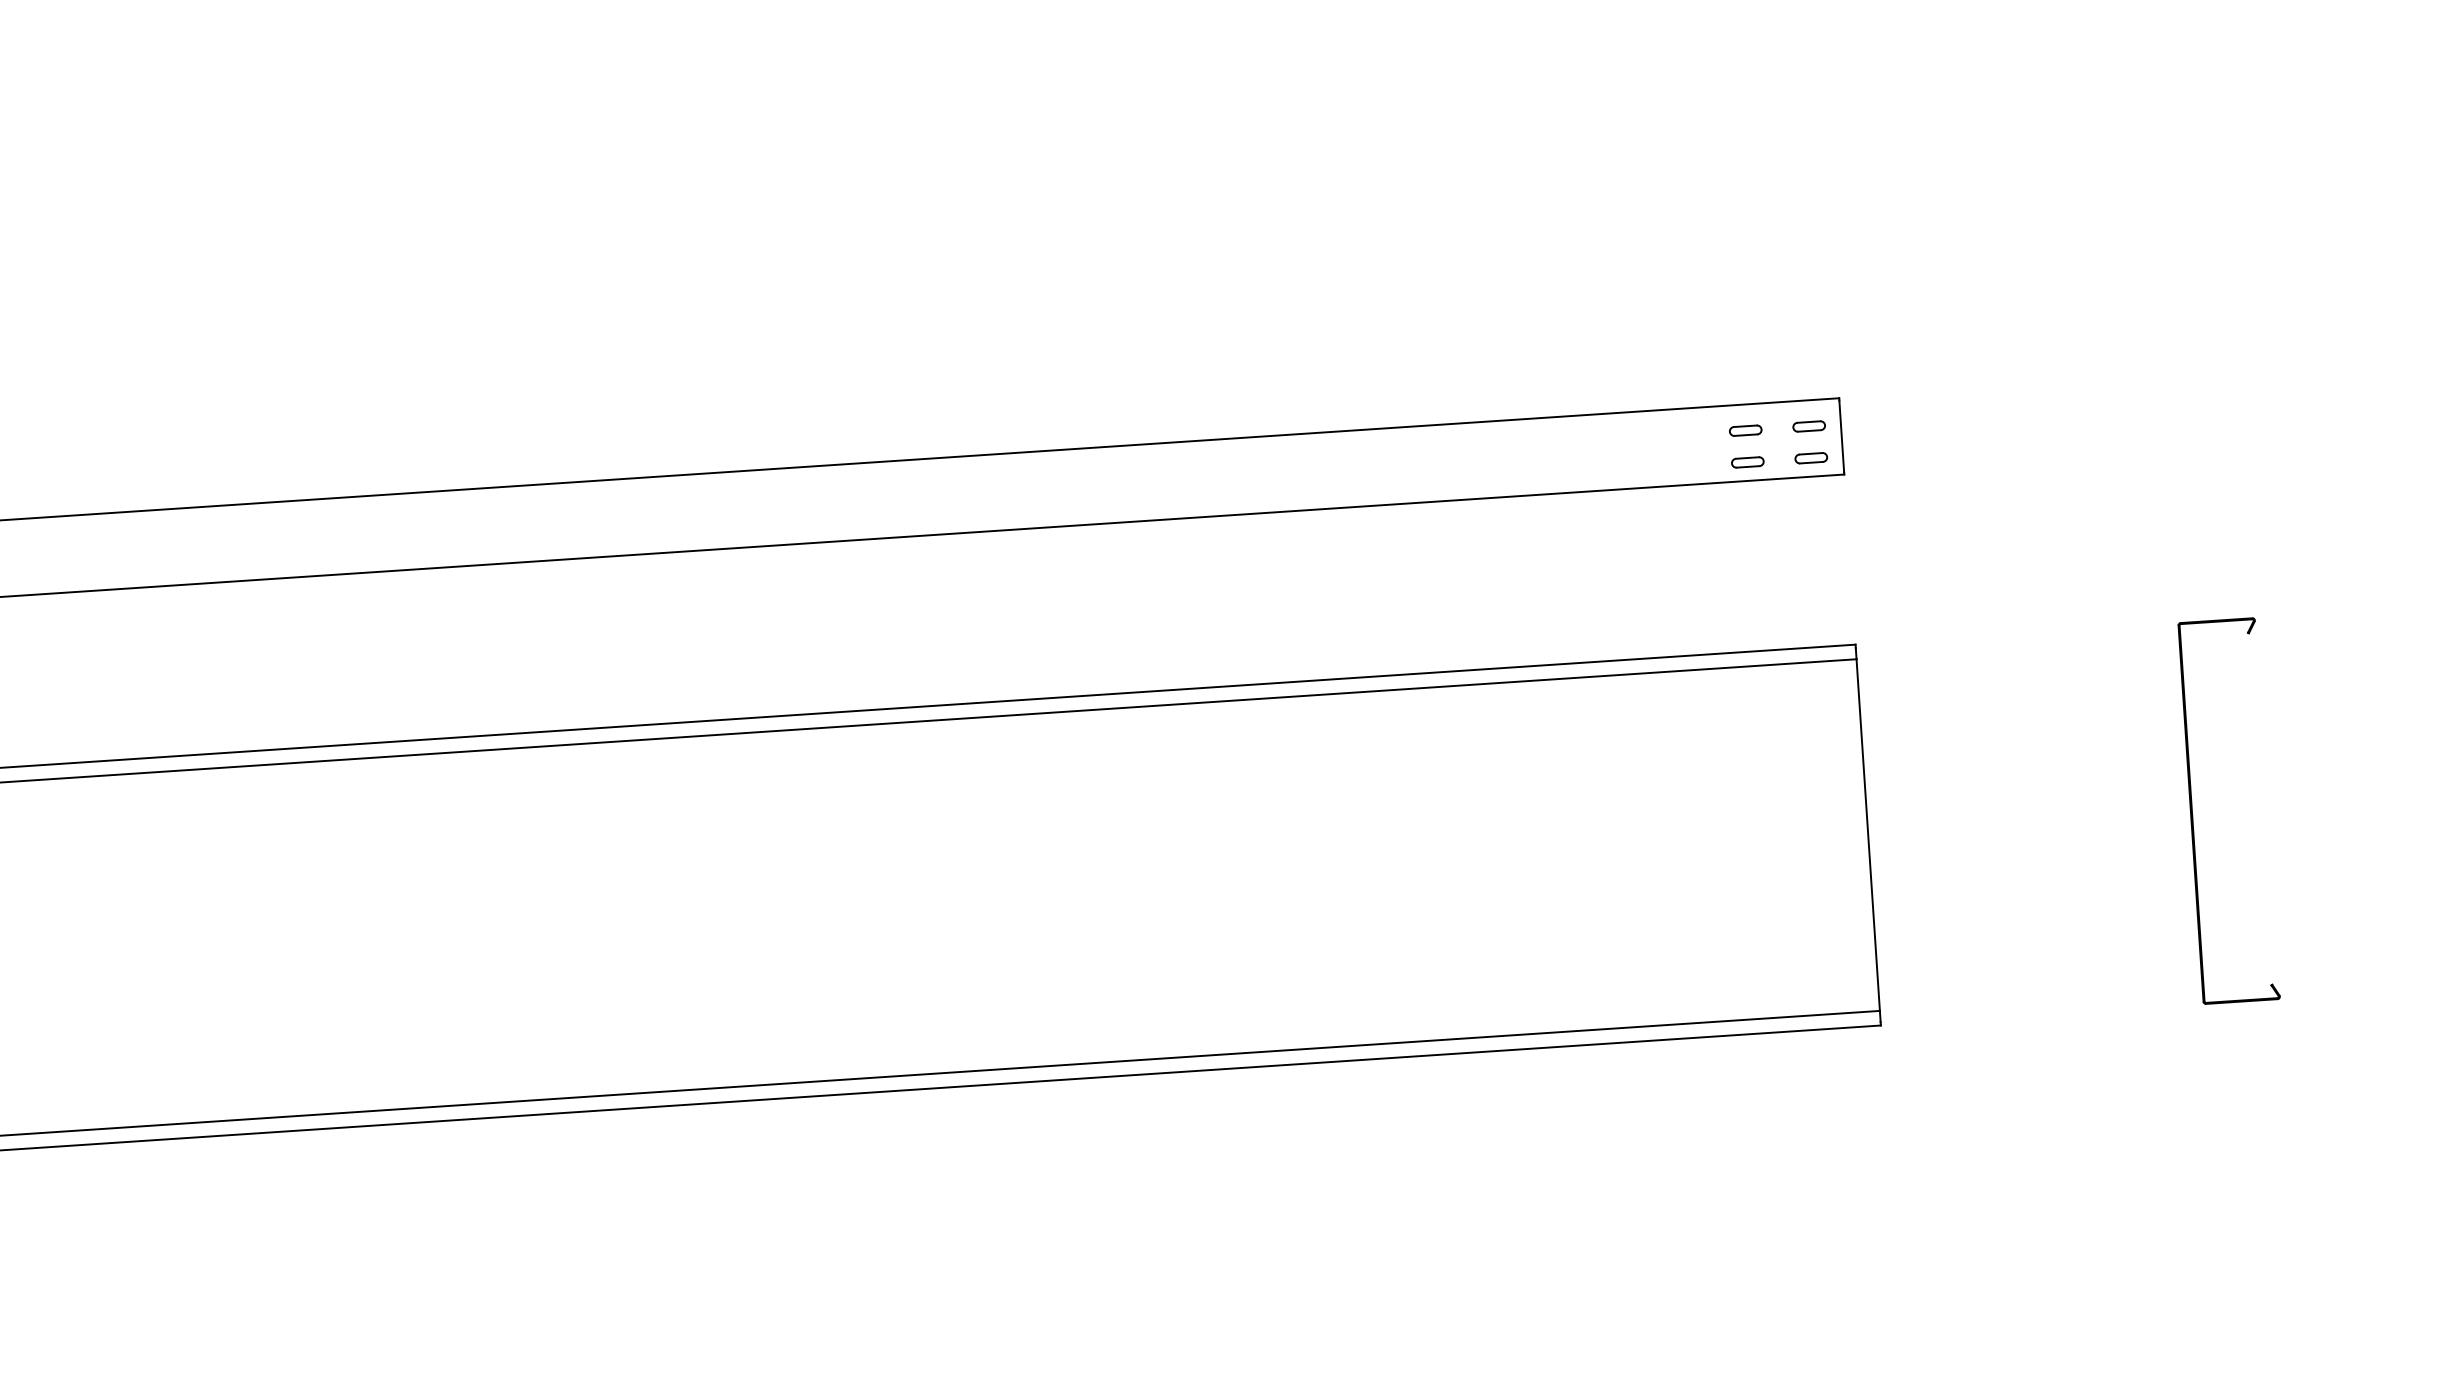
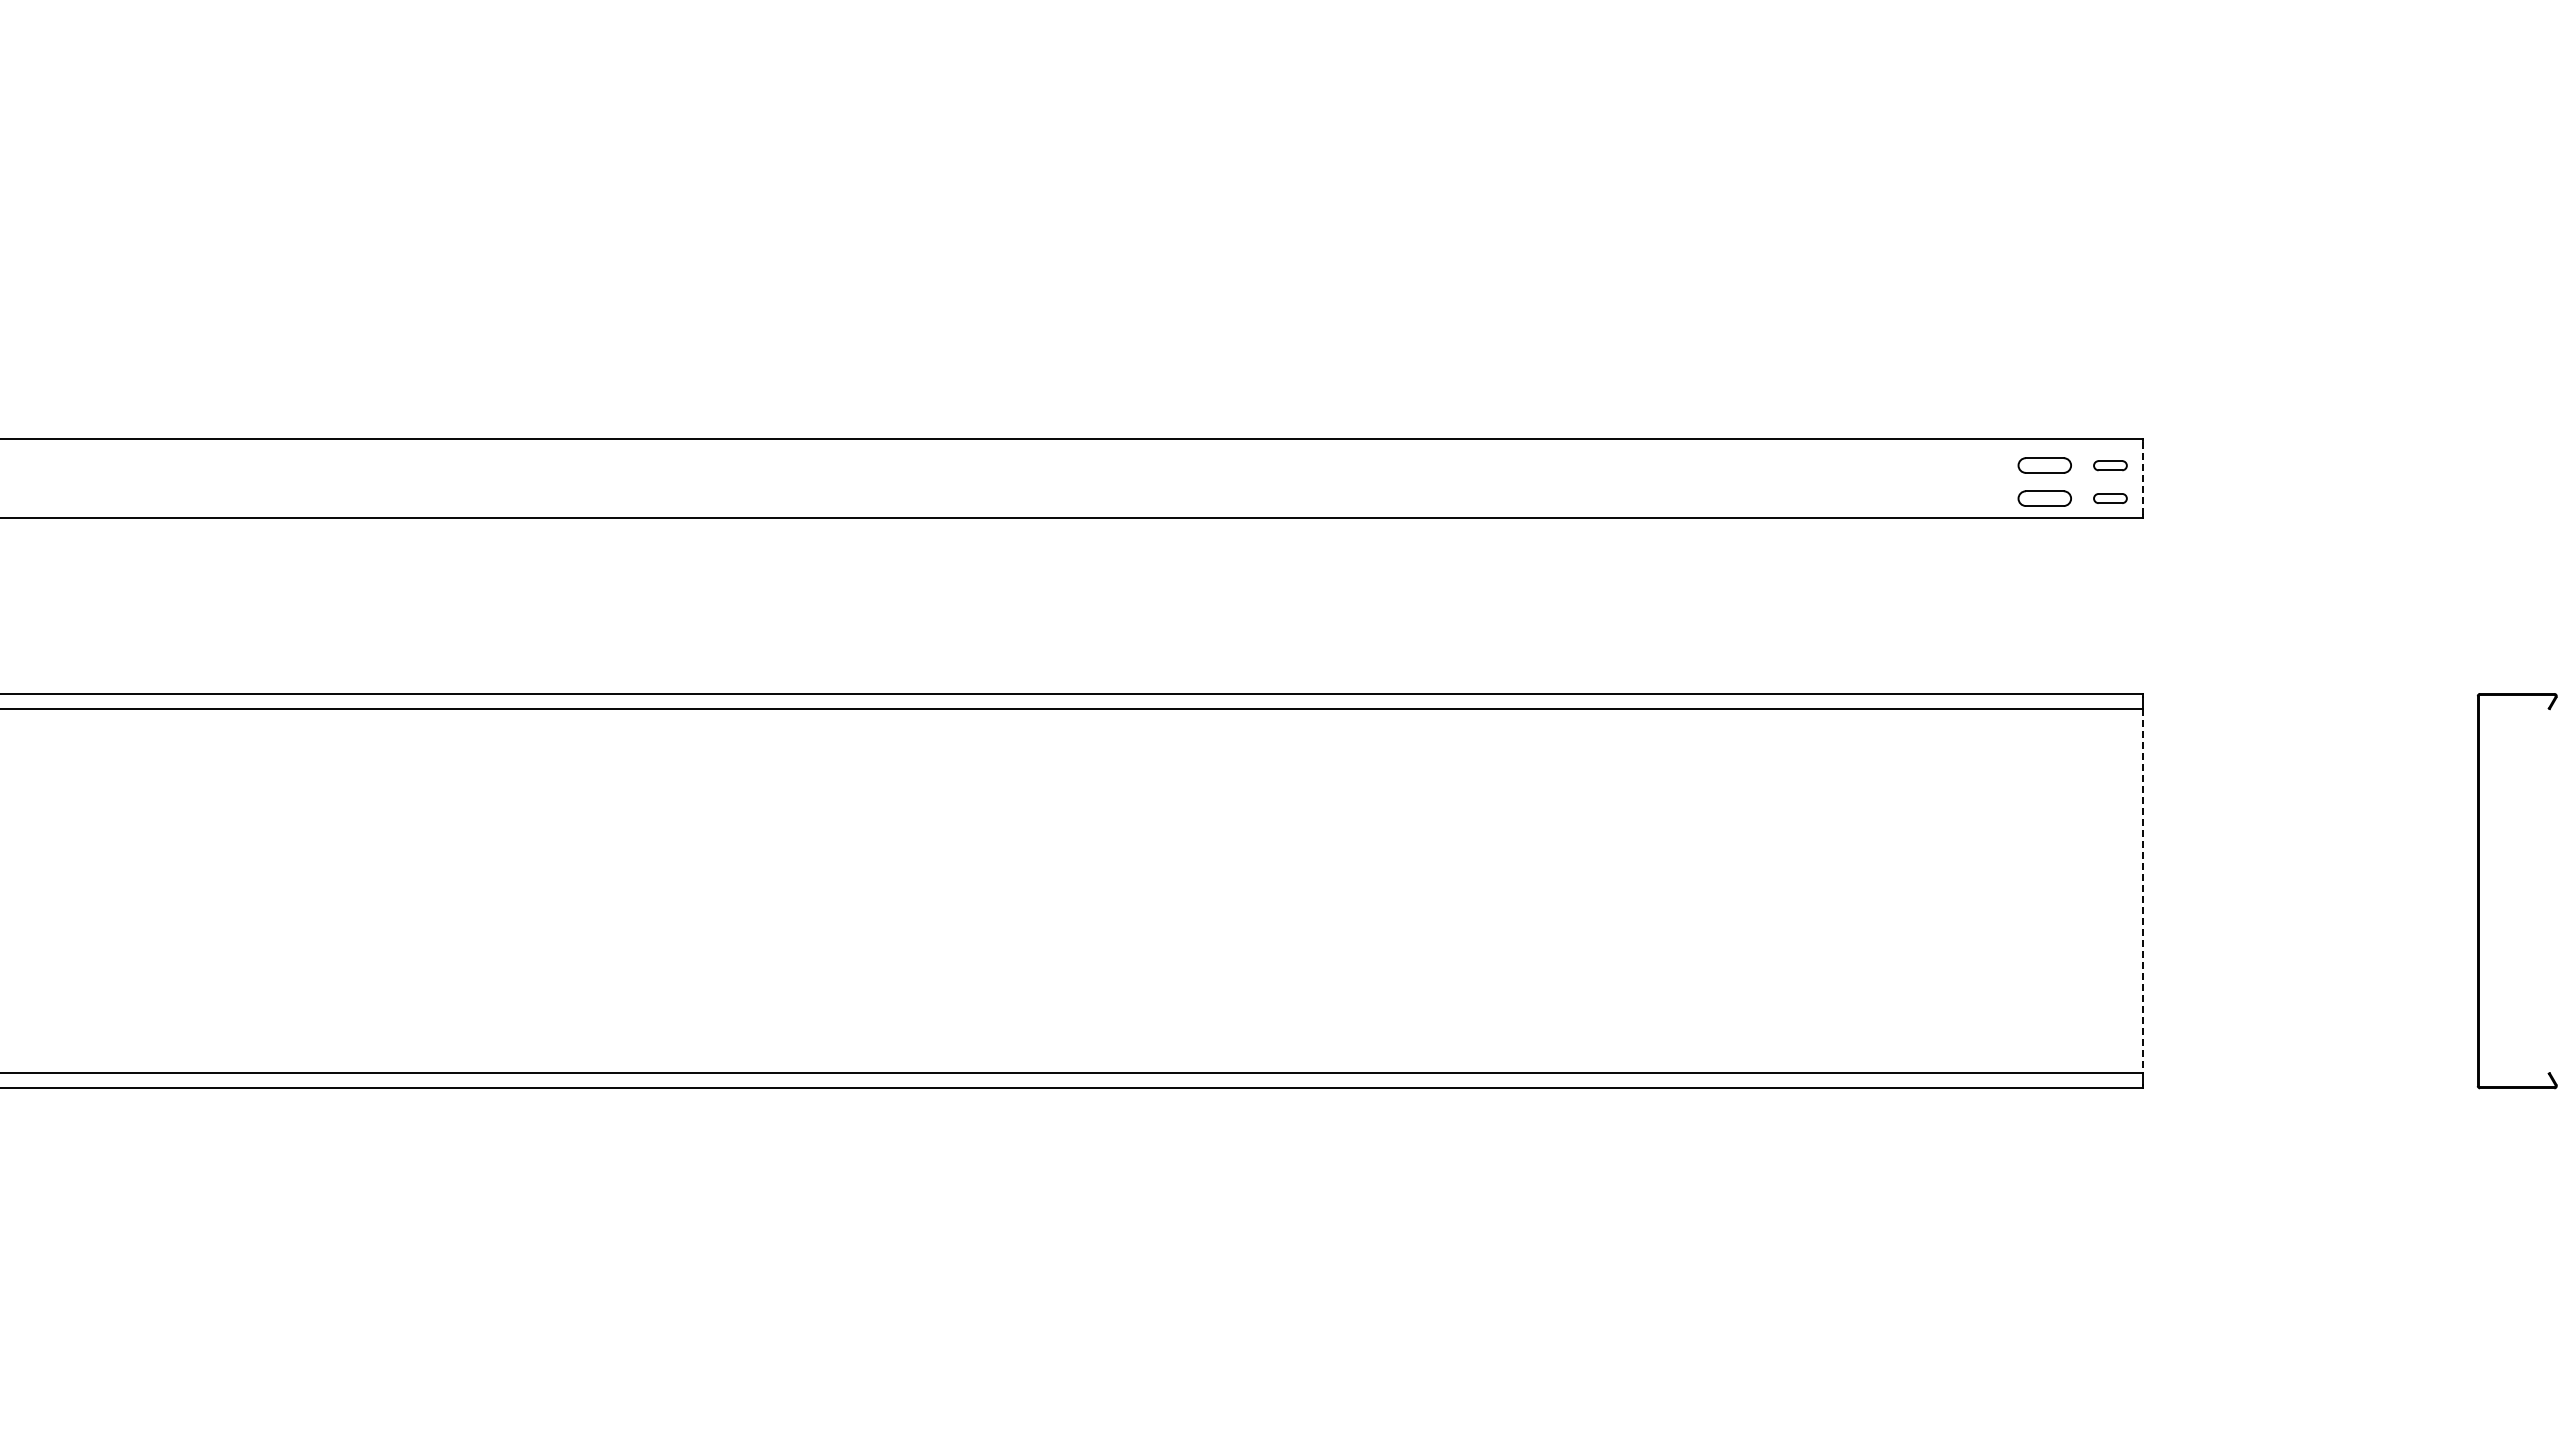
part: (1745, 430) -> (2044, 465), size x1.6
line: (1841, 435) -> (2143, 477), solid -> dashed
part: (1747, 462) -> (2044, 498), size x1.6
line: (1868, 835) -> (2143, 891), solid -> dashed

